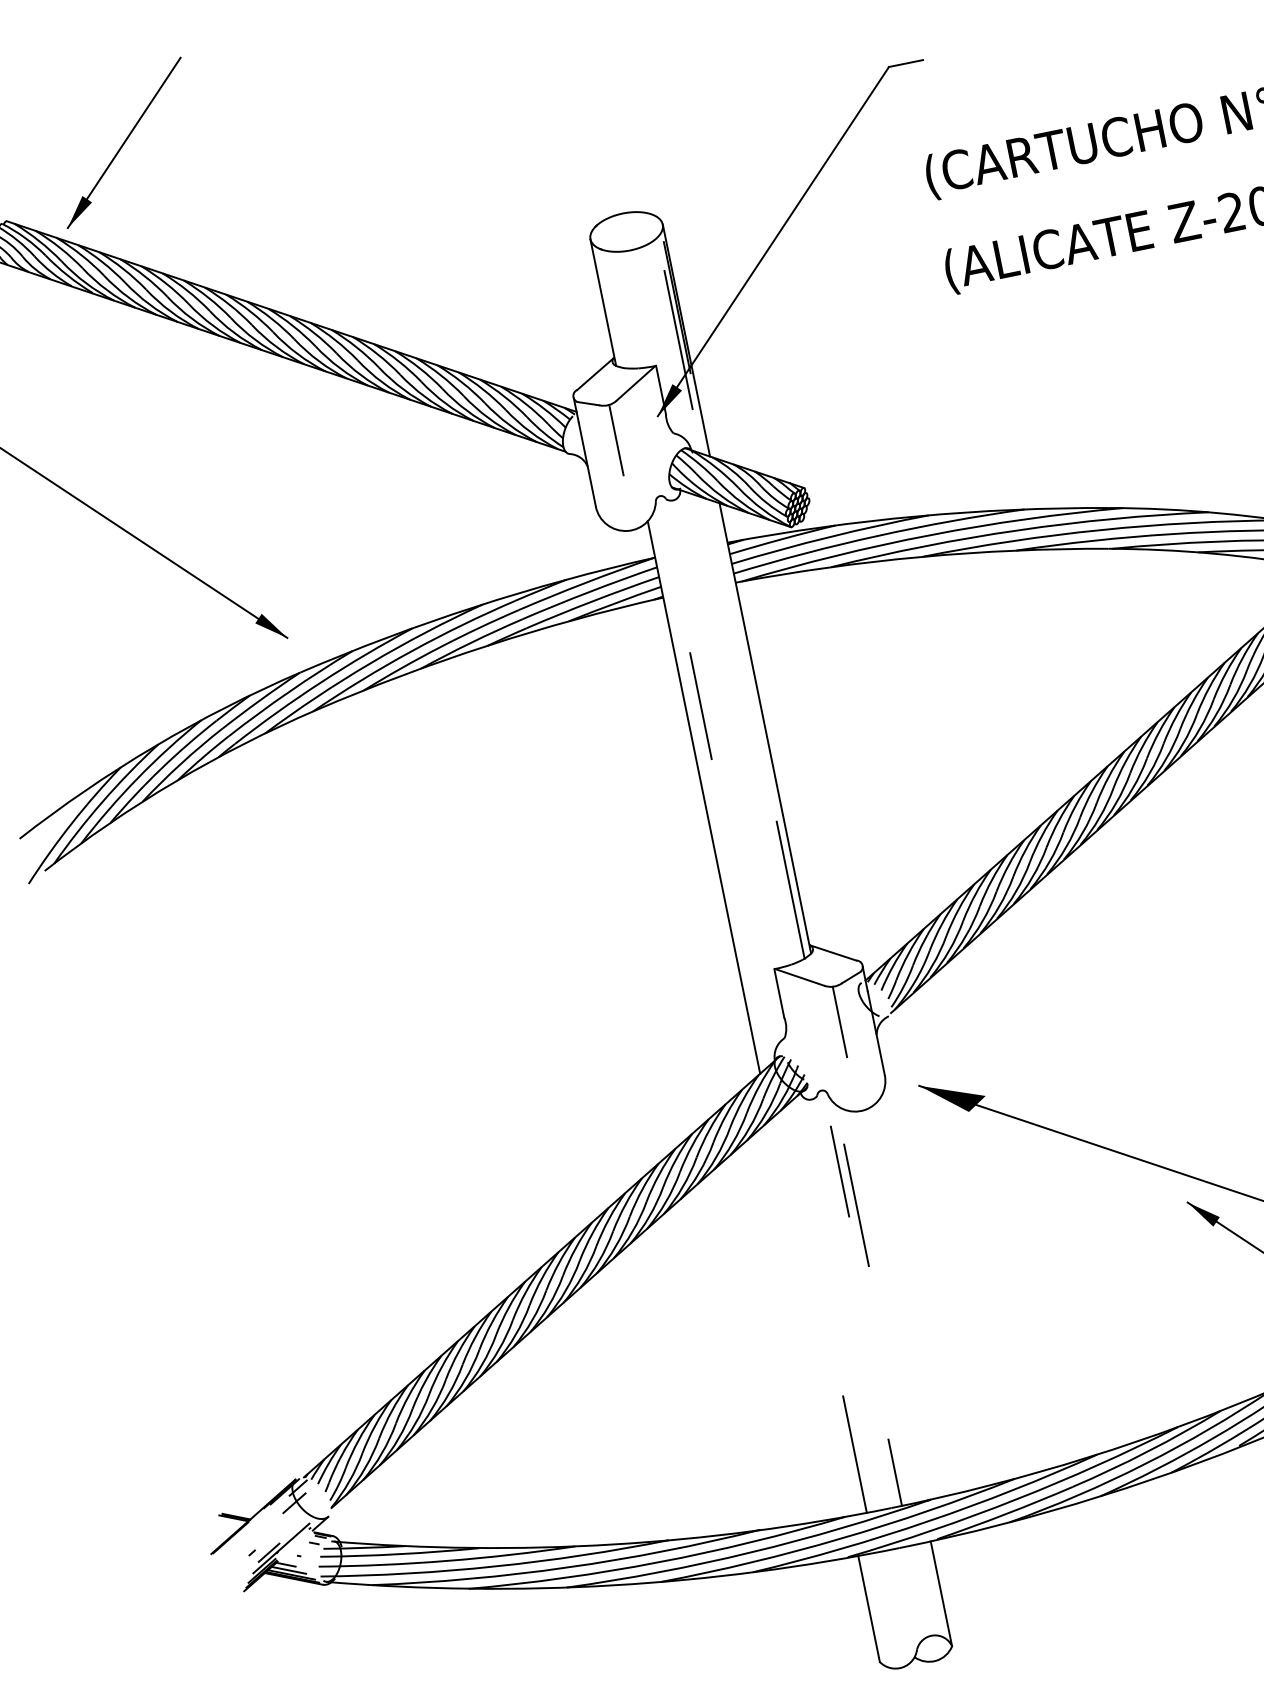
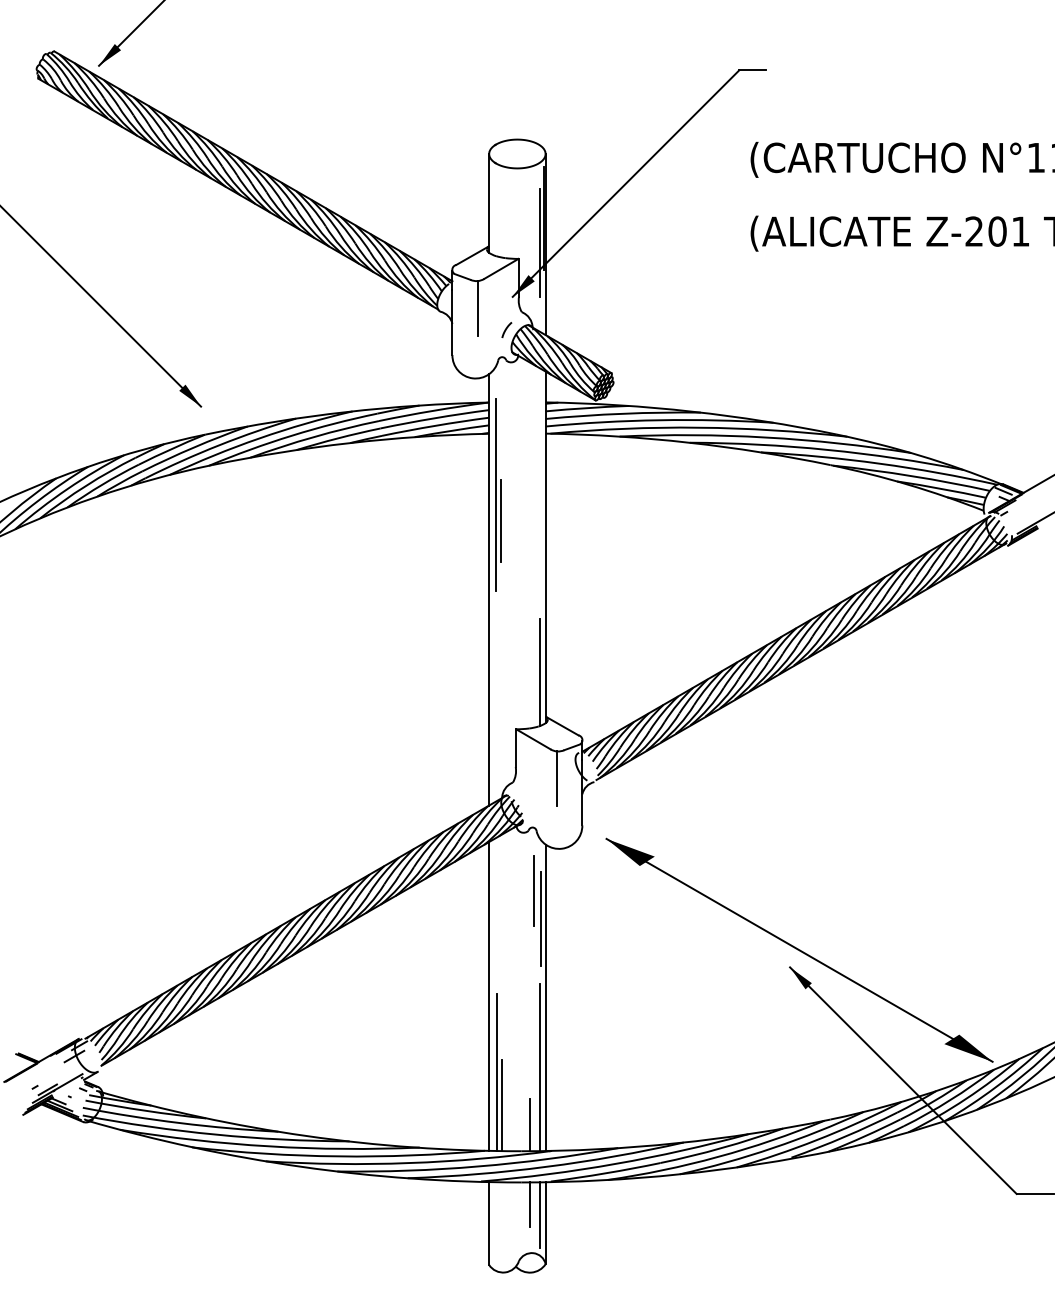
curve: (658, 459) -> (506, 329), added
line: (688, 673) -> (496, 494), added
line: (882, 1304) -> (545, 997), added
line: (810, 1318) -> (489, 996), added
line: (892, 1396) -> (539, 1067), added
line: (839, 1413) -> (496, 1072), added
line: (915, 1574) -> (529, 1204), added
line: (931, 1585) -> (539, 1215), added

